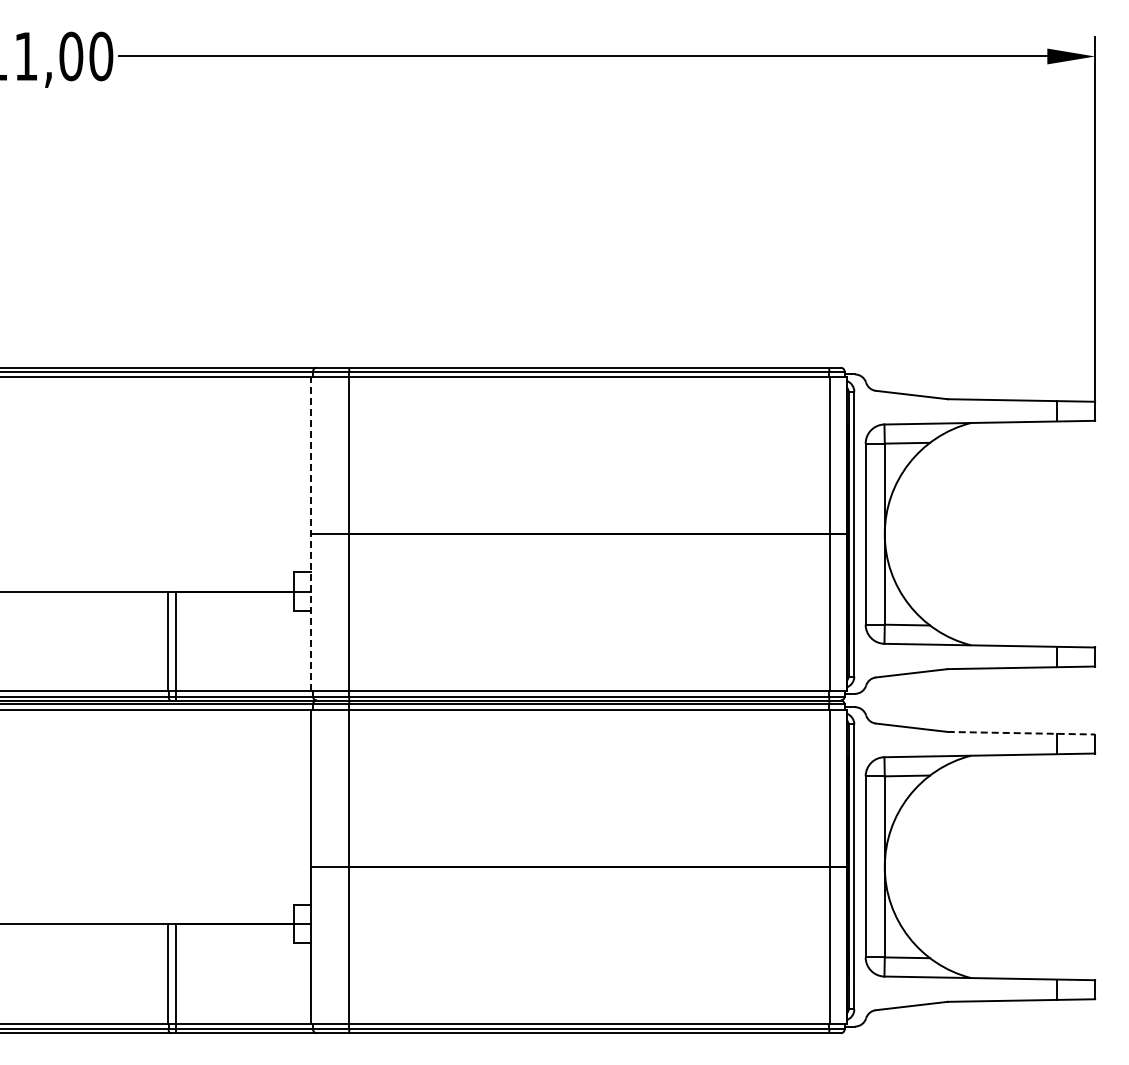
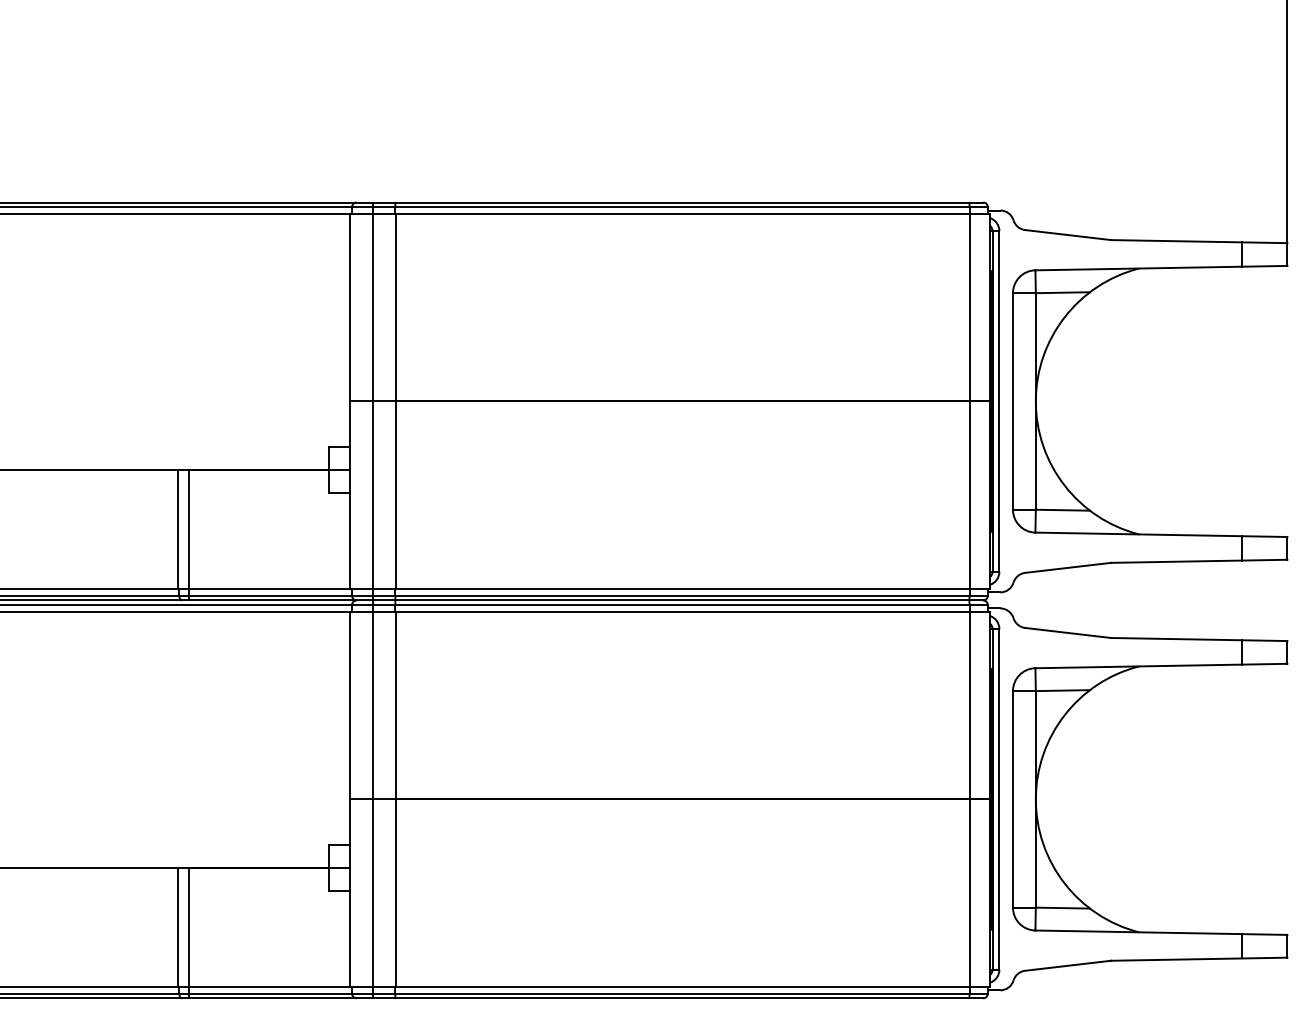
line: (311, 534) -> (350, 401), dashed -> solid
line: (330, 700) -> (372, 600), added
line: (1021, 733) -> (1199, 639), dashed -> solid

